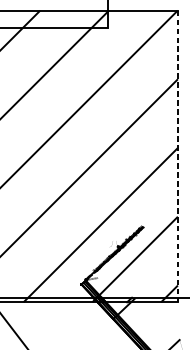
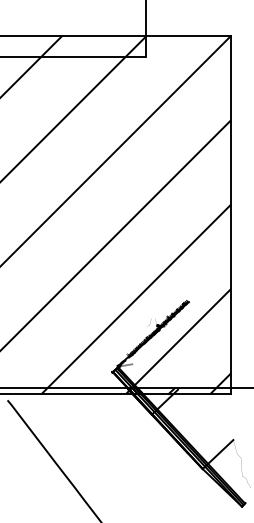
line: (178, 156) -> (231, 214), dashed -> solid

